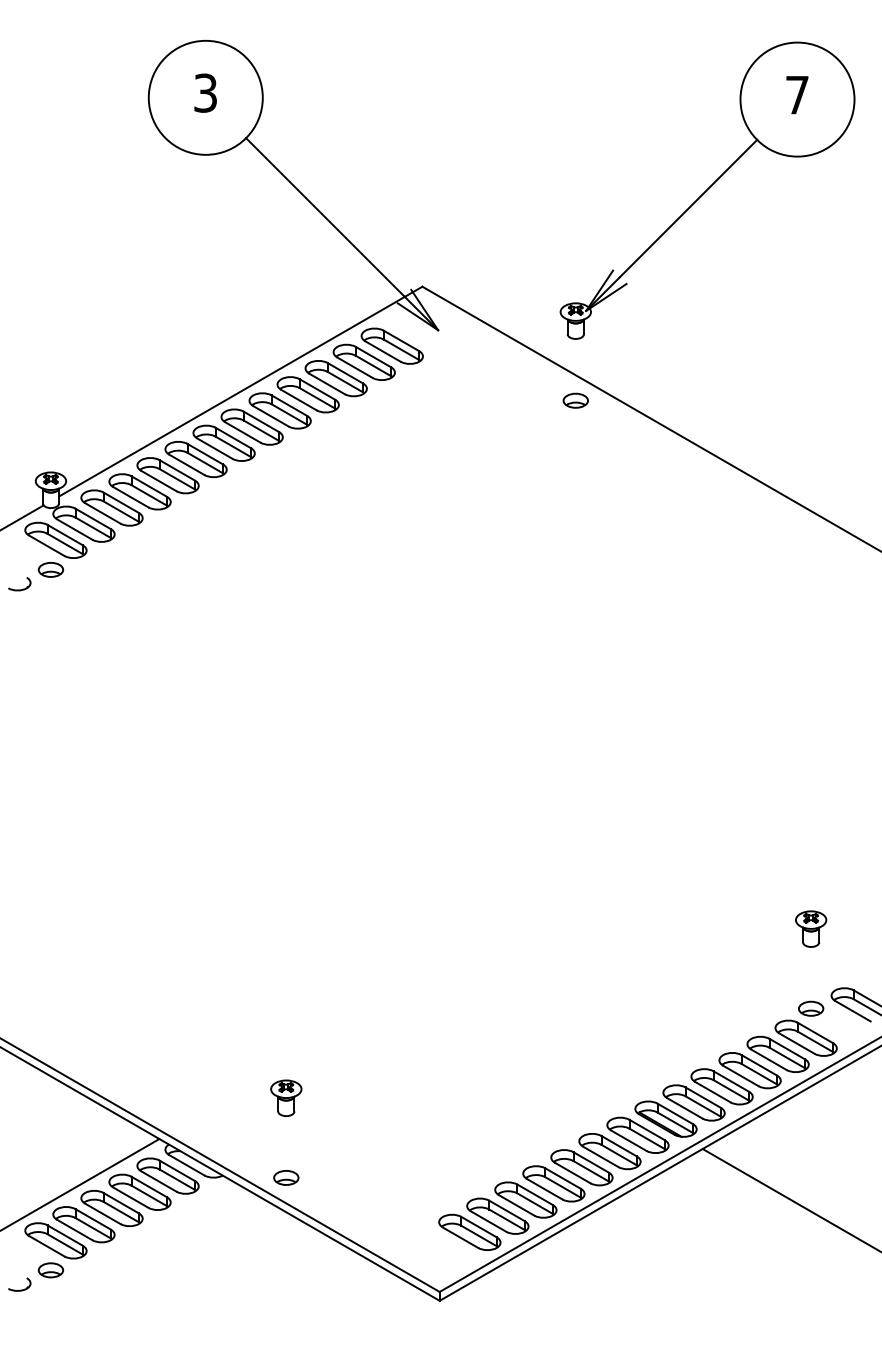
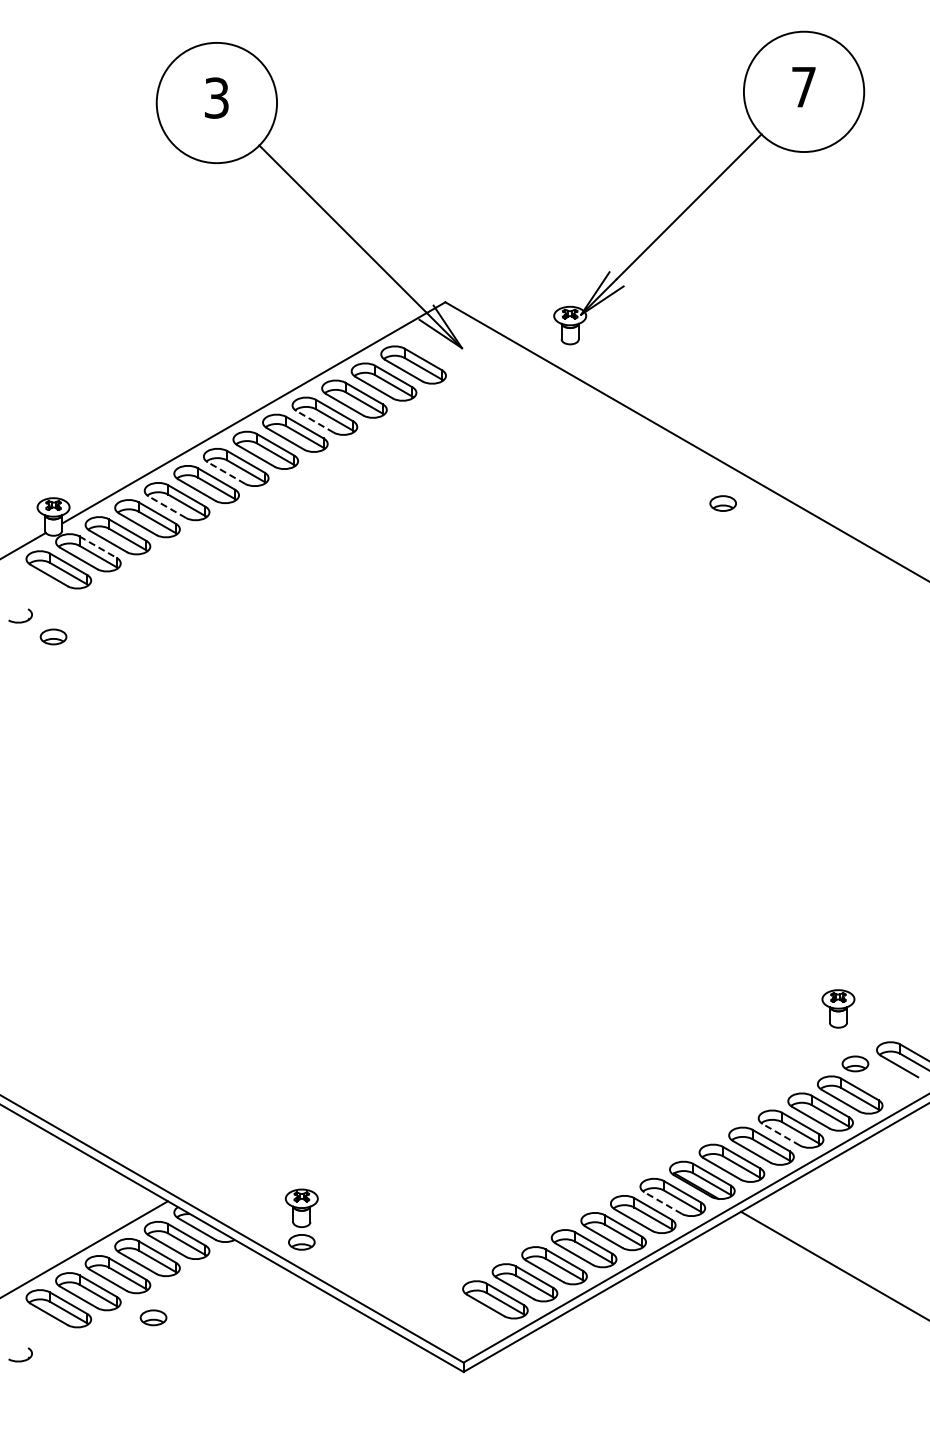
part: (707, 190) -> (709, 187), moved
line: (299, 399) -> (315, 421), solid -> dashed
part: (575, 400) -> (722, 503), moved
line: (214, 449) -> (226, 473), solid -> dashed
line: (158, 481) -> (167, 507), solid -> dashed
line: (93, 519) -> (98, 547), solid -> dashed
part: (50, 569) -> (53, 636), moved
part: (811, 928) -> (838, 1008), moved
line: (741, 1075) -> (781, 1134), solid -> dashed
part: (286, 1097) -> (301, 1207), moved
line: (629, 1141) -> (663, 1203), solid -> dashed
part: (50, 1270) -> (153, 1317), moved

